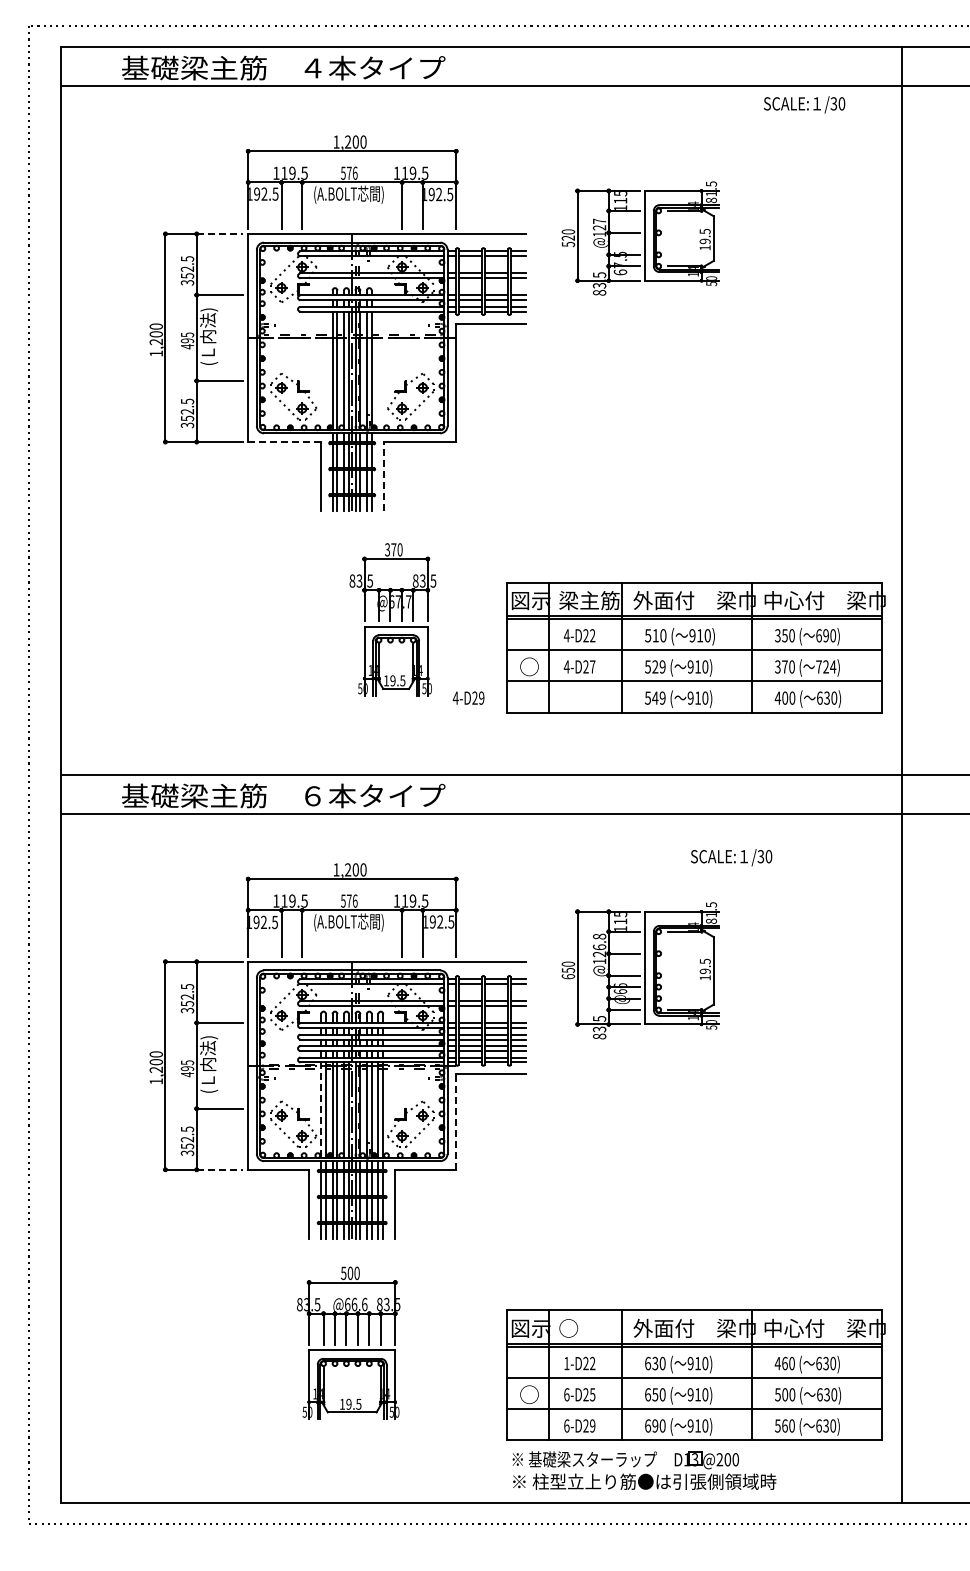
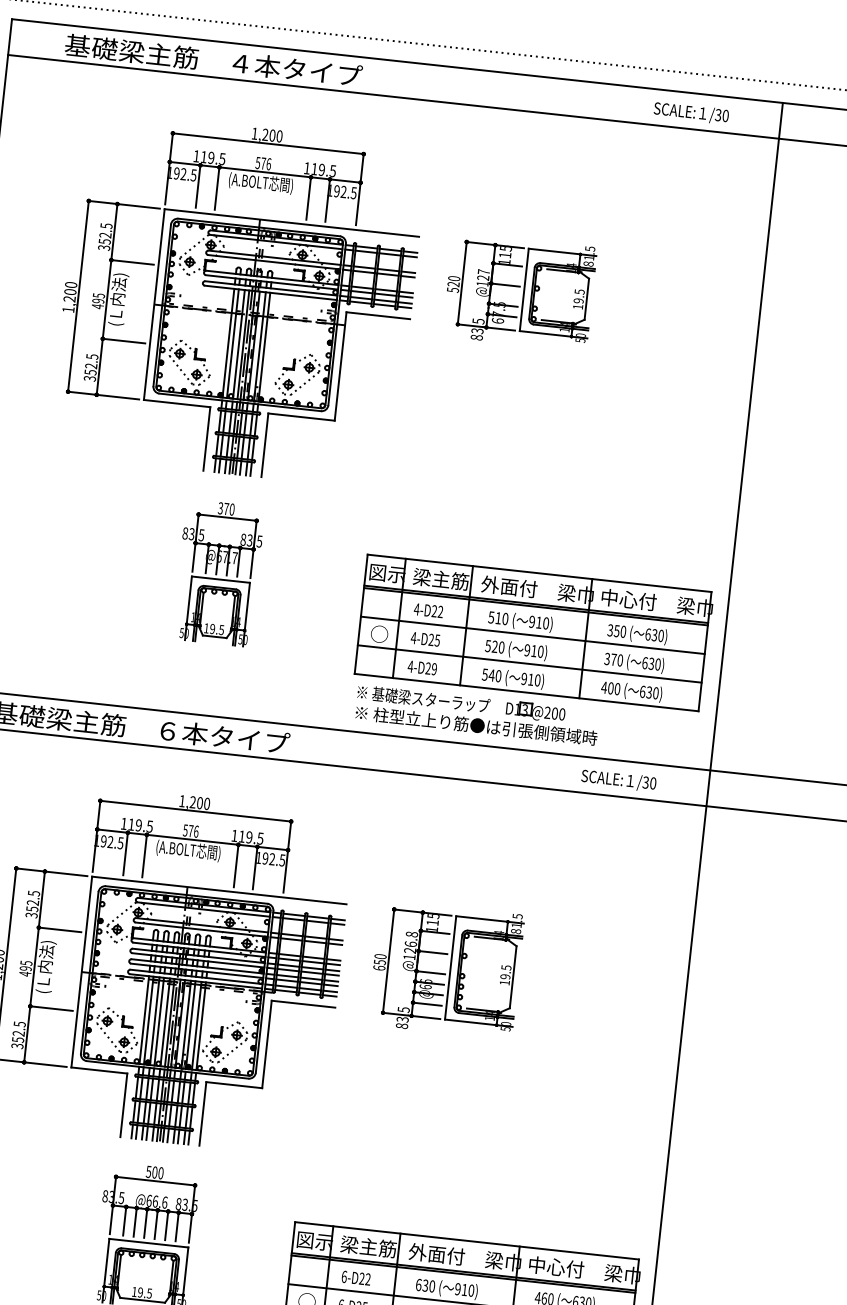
text: (804, 104) -> (691, 112), moved
line: (220, 233) -> (139, 205), dashed -> solid
part: (640, 238) -> (519, 291), moved
line: (284, 442) -> (177, 404), dashed -> solid
line: (383, 476) -> (264, 445), dashed -> solid
part: (392, 619) -> (218, 572), moved
text: (825, 635) -> (654, 634), 690) -> 630)
text: (592, 666) -> (437, 640), 4-D27 -> 4-D25
text: (662, 666) -> (501, 647), 529 -> 520
text: (826, 666) -> (651, 663), 724) -> 630)
text: (468, 697) -> (422, 667), moved
text: (662, 697) -> (498, 675), 549 -> 540
part: (644, 742) -> (477, 715), added
text: (731, 857) -> (618, 780), moved
part: (640, 970) -> (446, 969), moved
line: (321, 1110) -> (144, 1020), dashed -> solid
line: (456, 1122) -> (267, 1044), dashed -> solid
line: (220, 1169) -> (46, 1064), dashed -> solid
text: (589, 1327) -> (368, 1246), ○ -> 梁主筋
text: (566, 1363) -> (344, 1276), 1-D22 -> 6-D22

